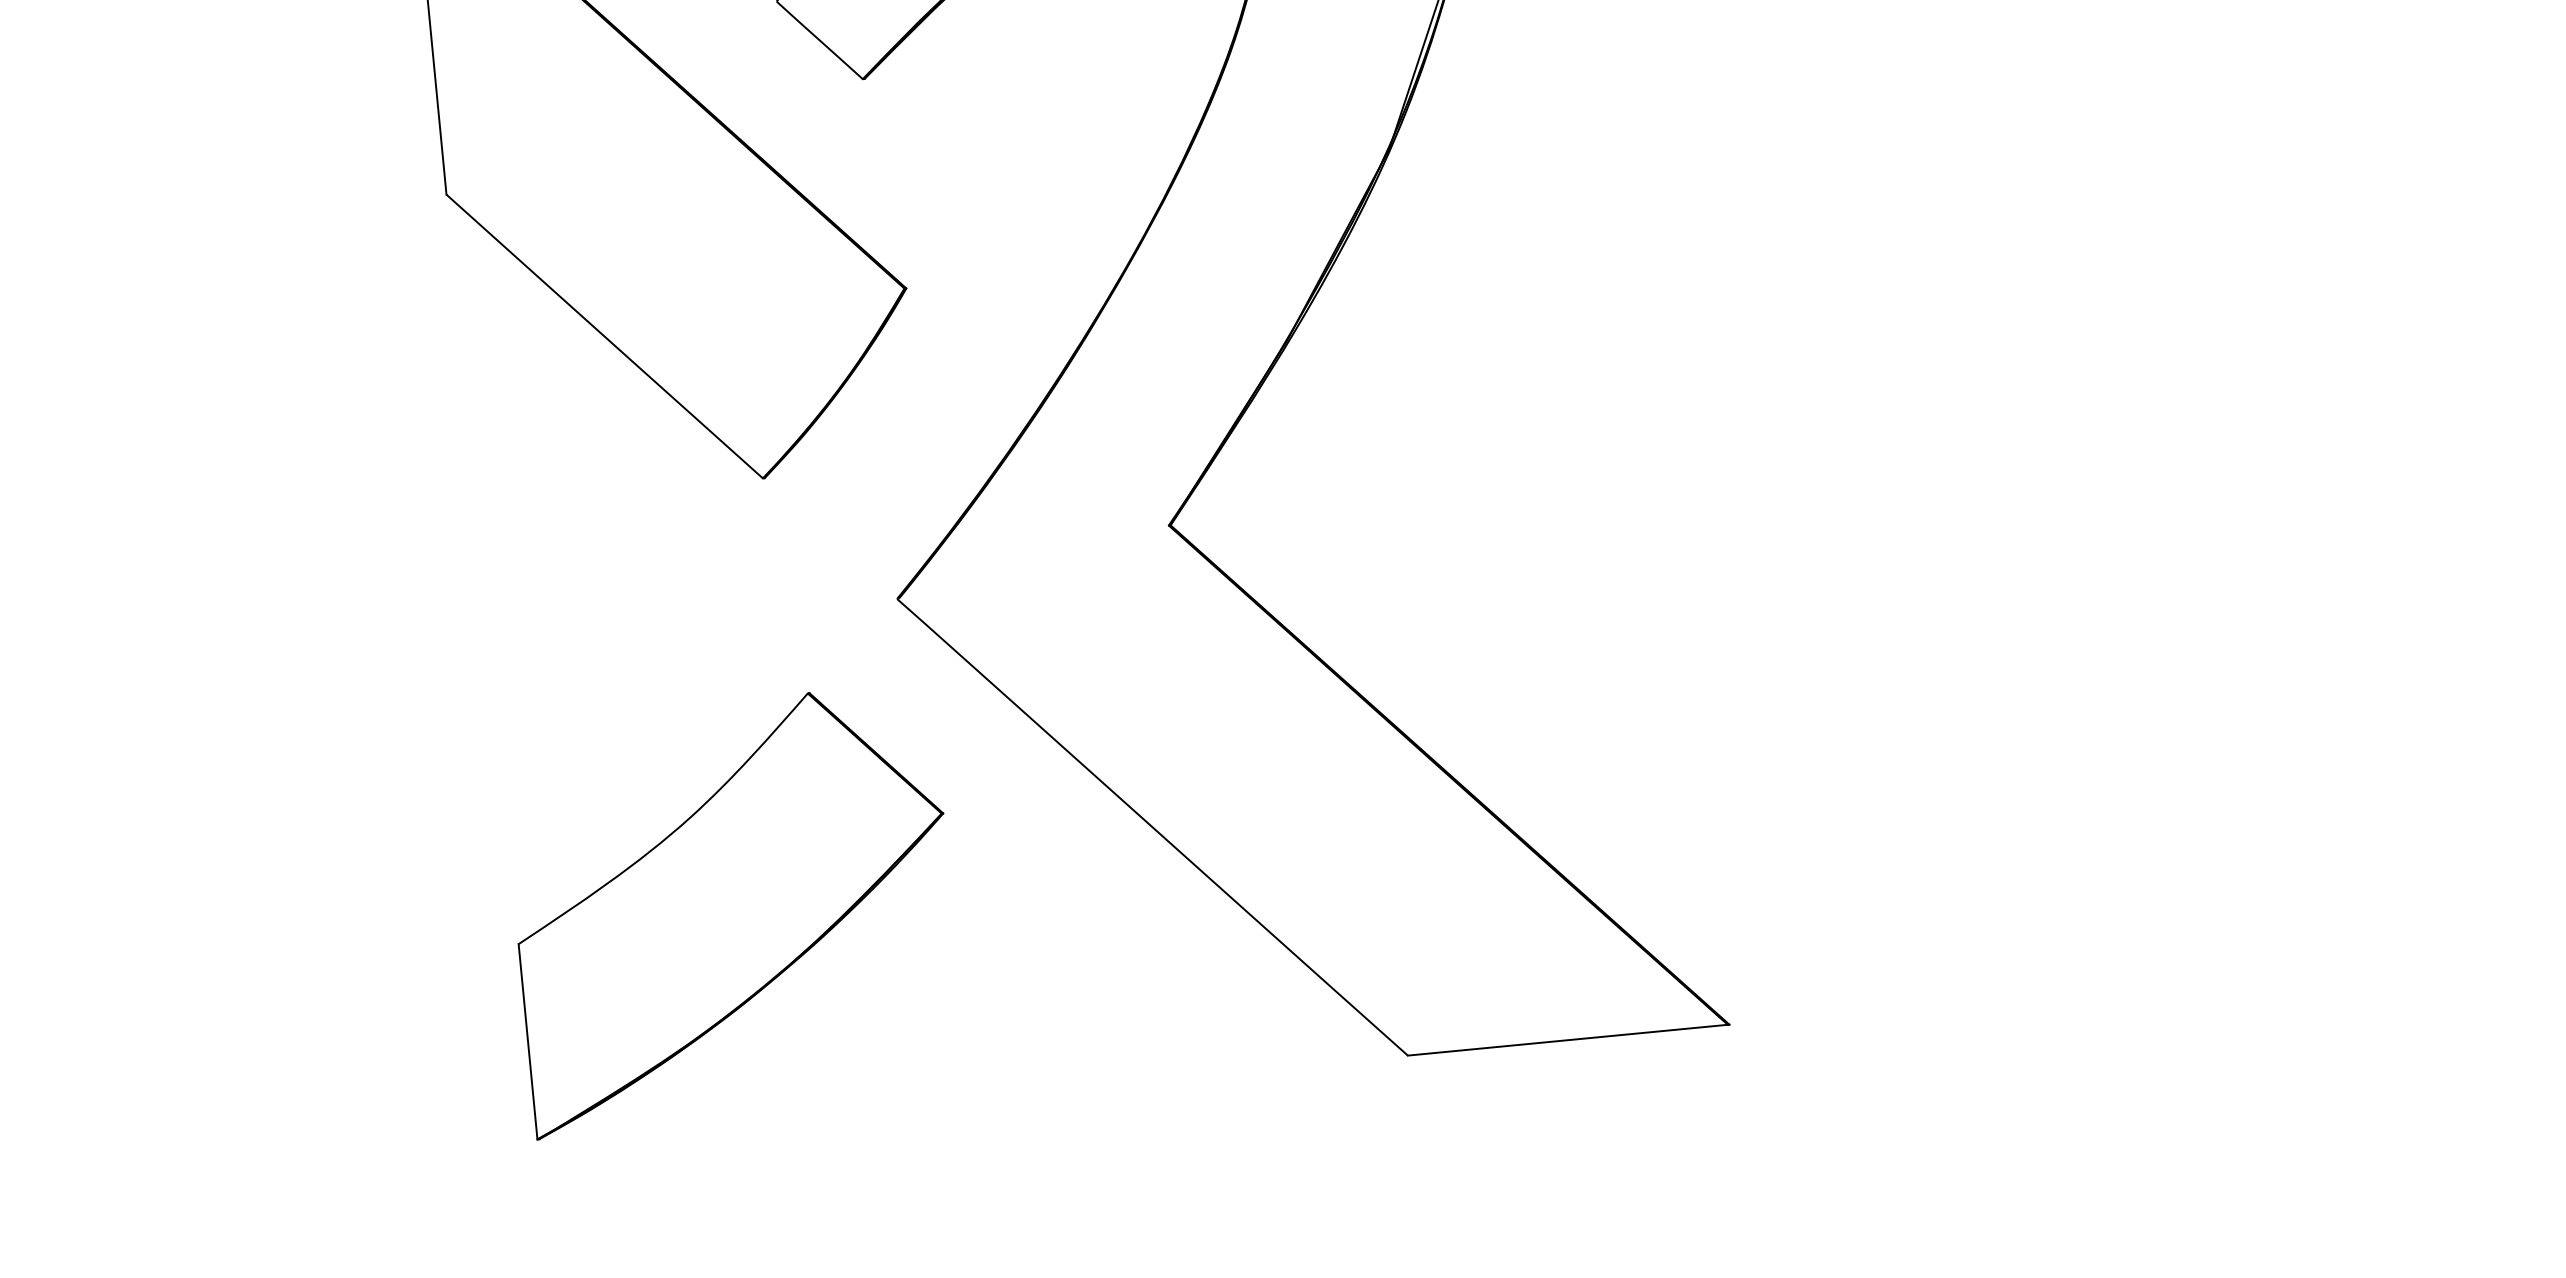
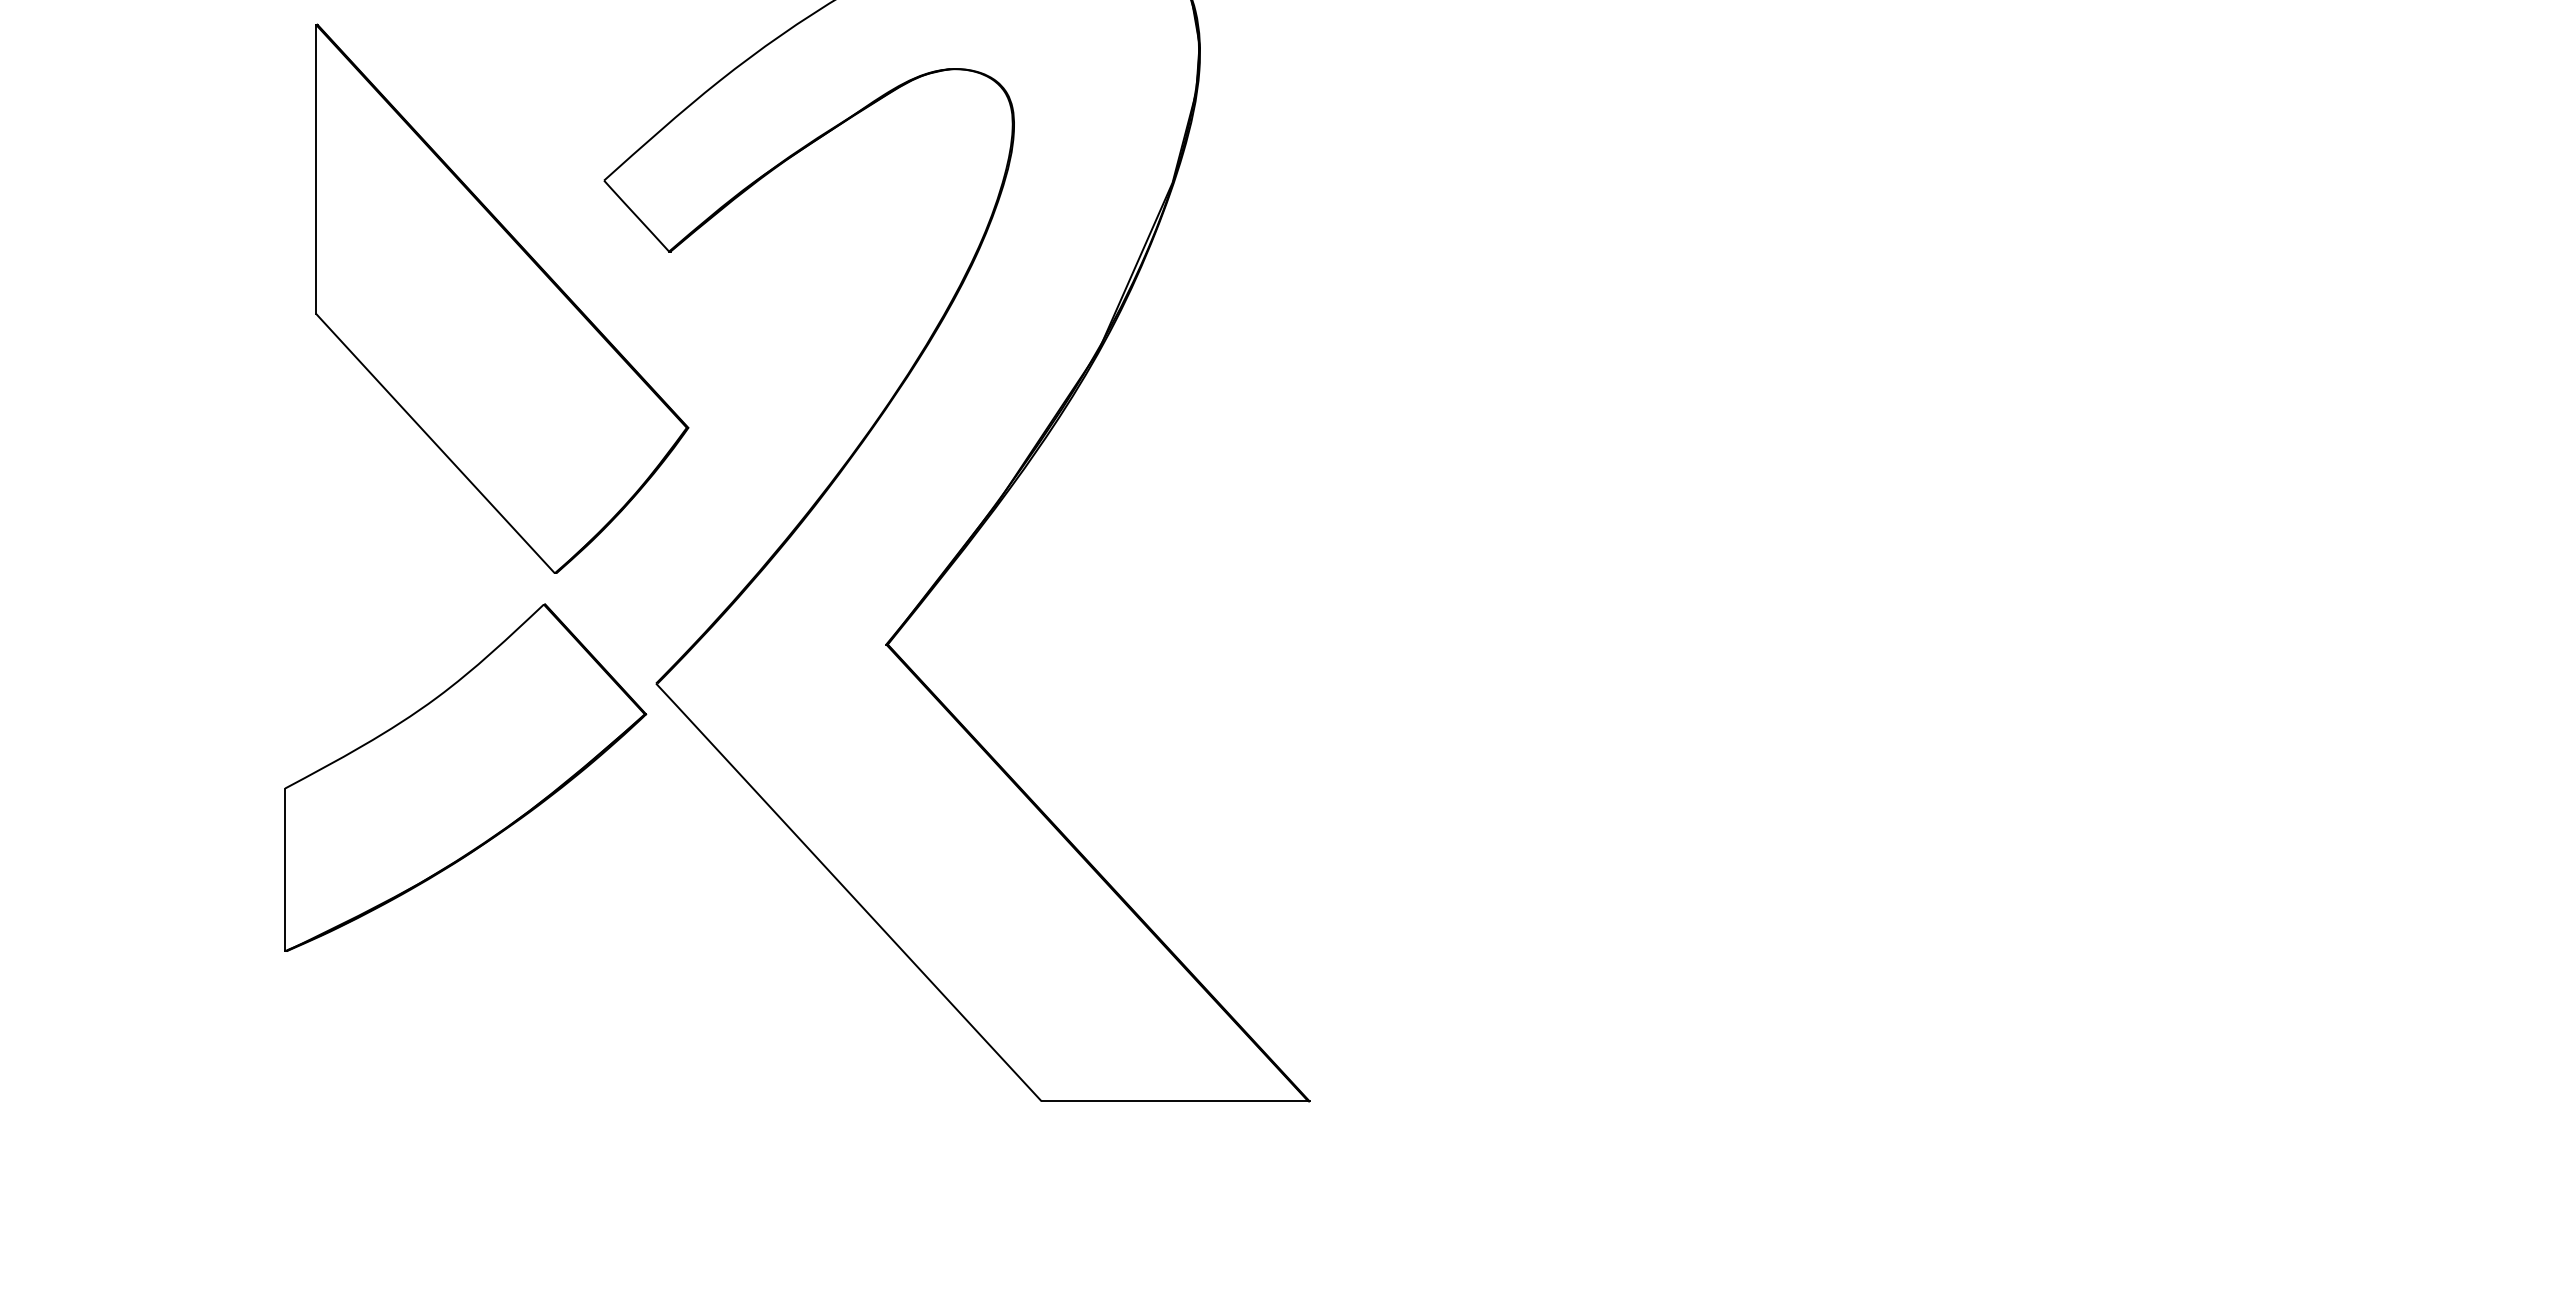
part: (733, 910) -> (465, 777), moved

